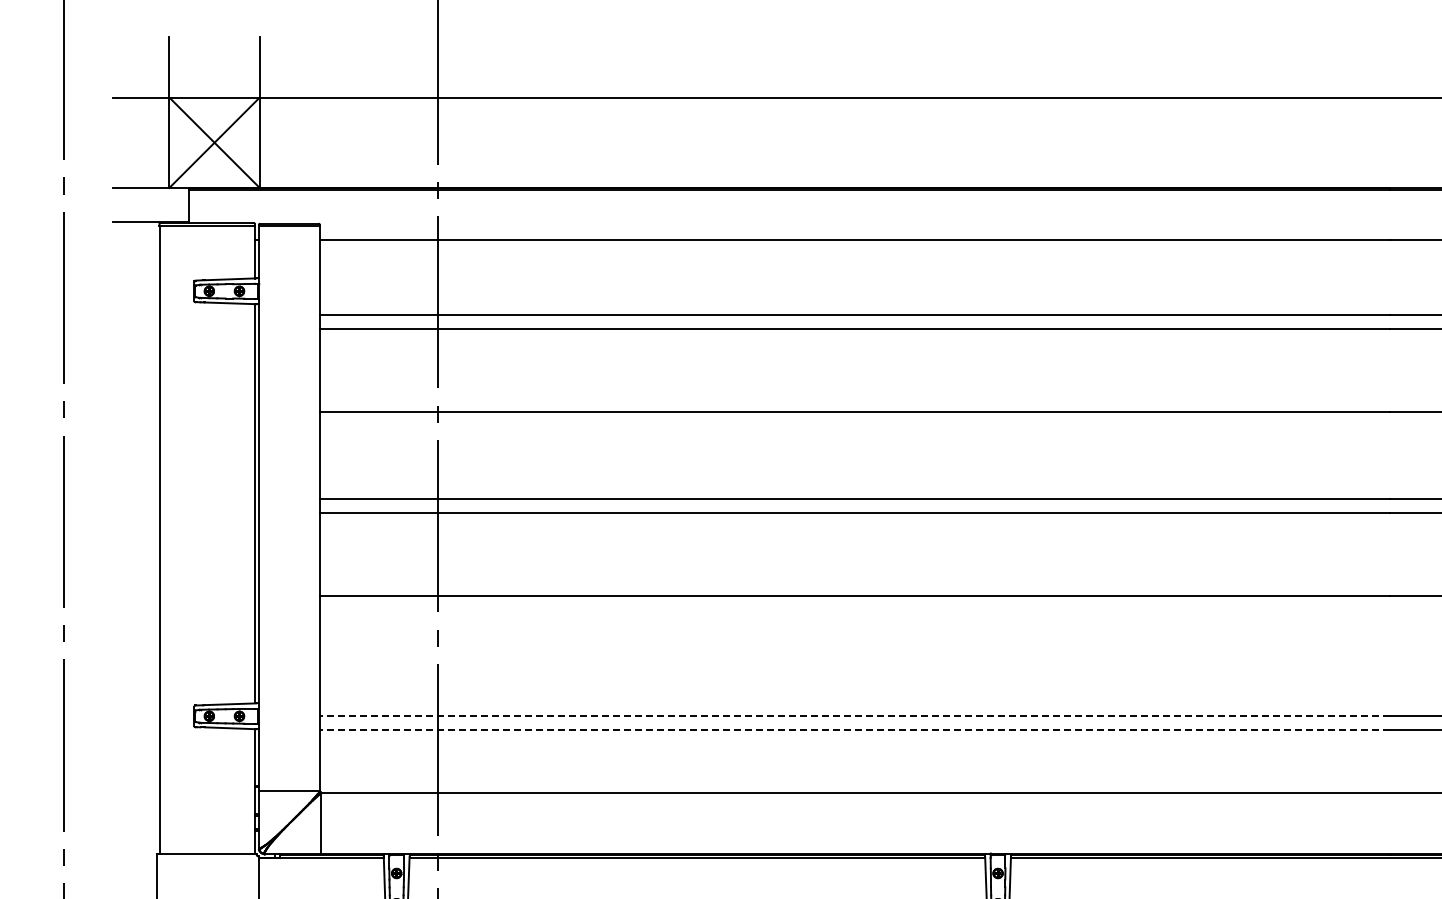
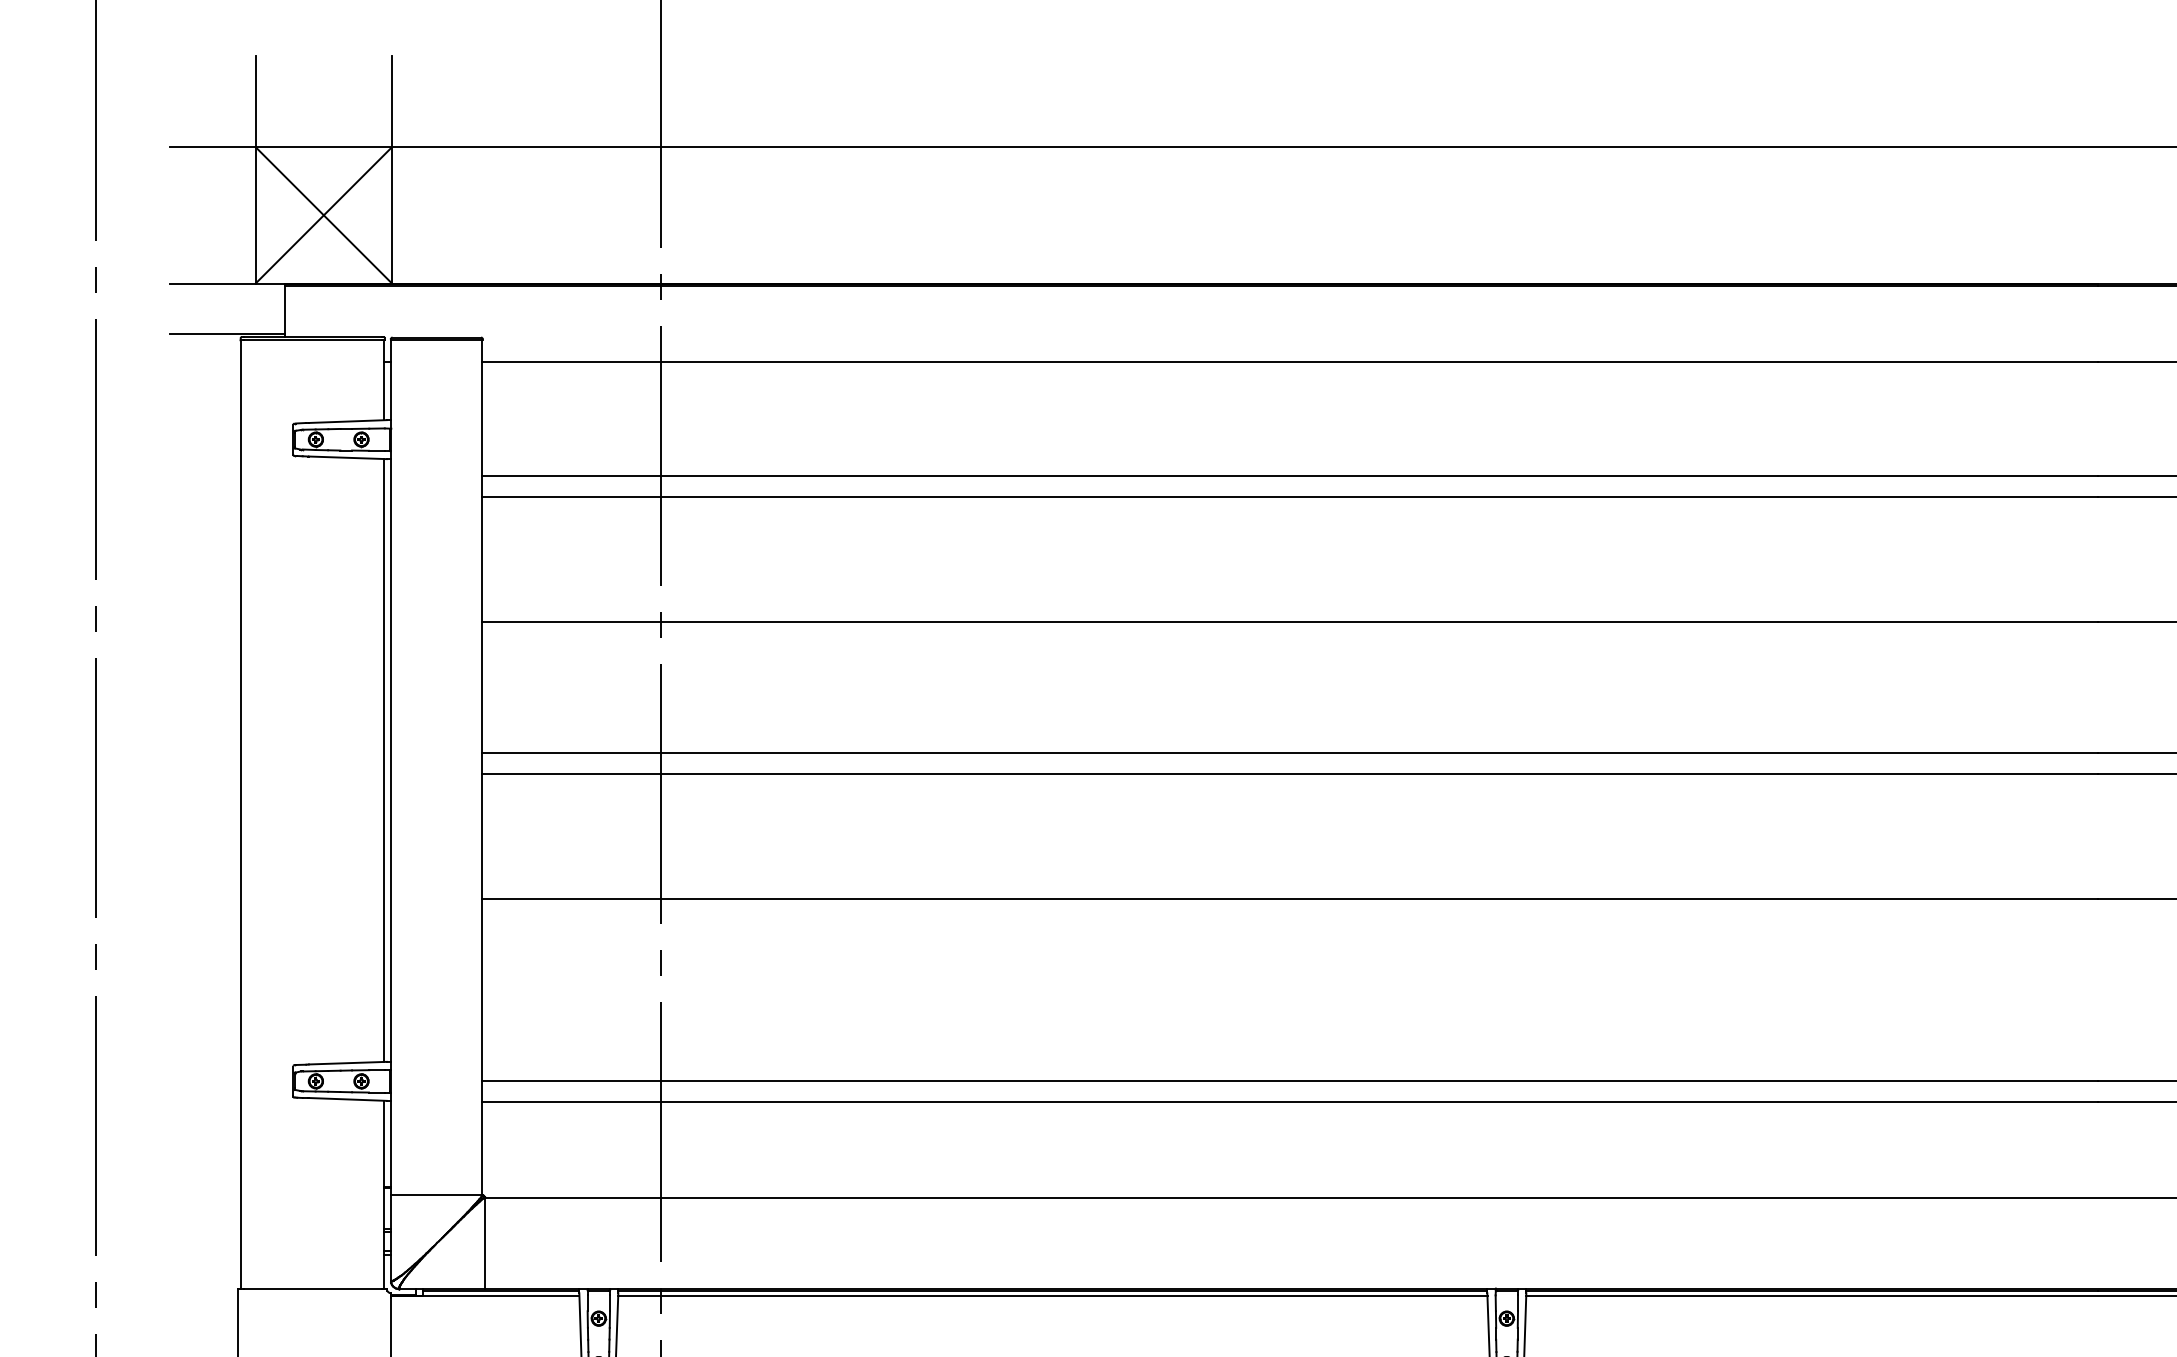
line: (854, 716) -> (1290, 1081), dashed -> solid
line: (854, 730) -> (1290, 1102), dashed -> solid

